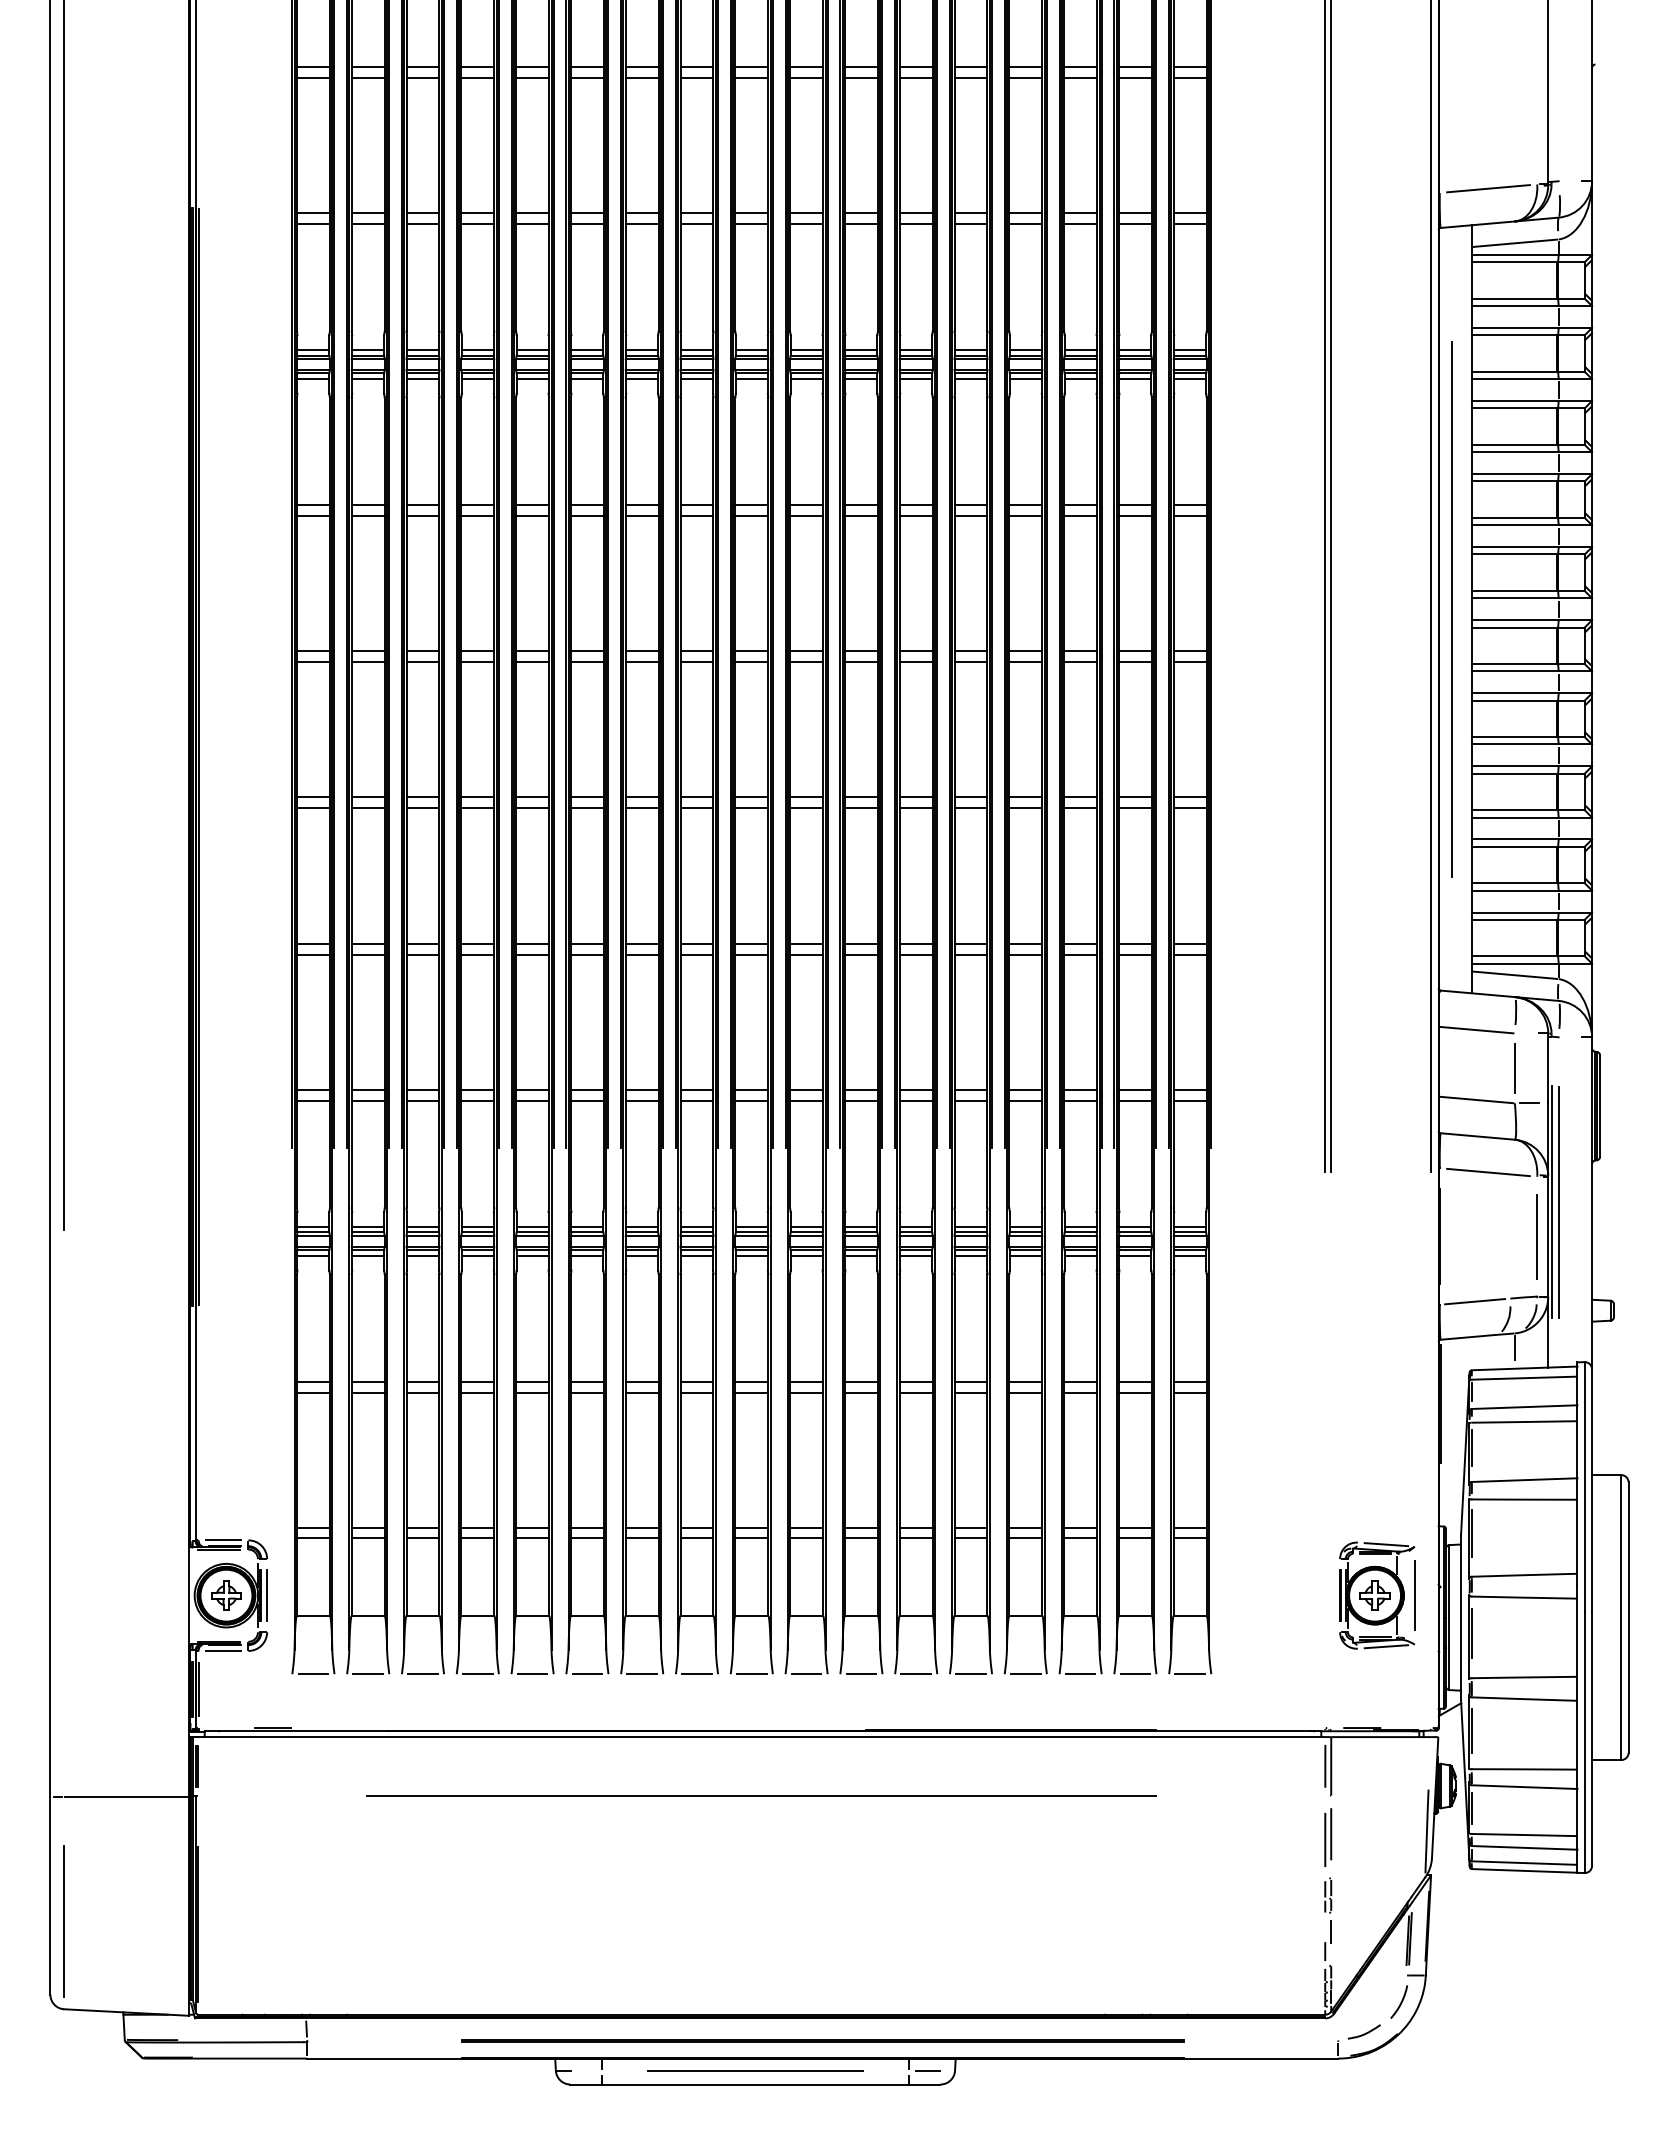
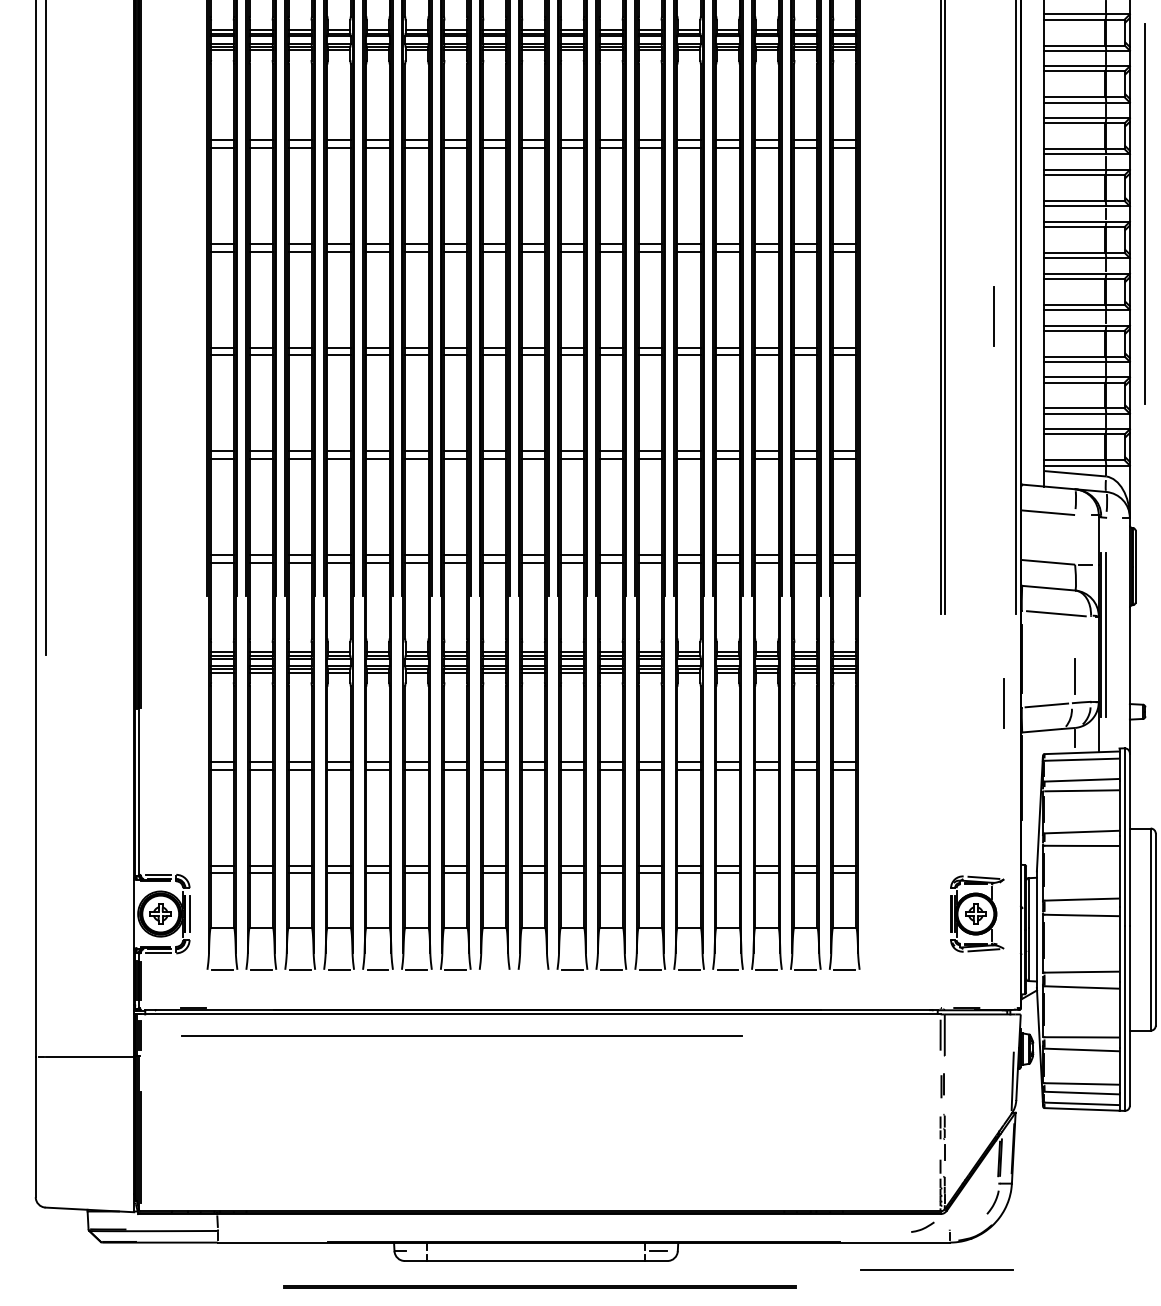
line: (1451, 609) -> (1145, 214), moved
line: (1514, 1068) -> (1074, 676), moved
line: (1536, 1236) -> (993, 316), moved
line: (1414, 1595) -> (1003, 703), moved
line: (696, 1674) -> (494, 970), removed
line: (751, 1674) -> (533, 970), removed
line: (761, 1795) -> (461, 1036), moved
part: (1328, 1837) -> (942, 1085), size x0.6
line: (63, 1921) -> (45, 1145), removed
curve: (1363, 2033) -> (922, 1228), moved
line: (822, 2040) -> (539, 1286), moved
line: (755, 2070) -> (937, 1269), moved

